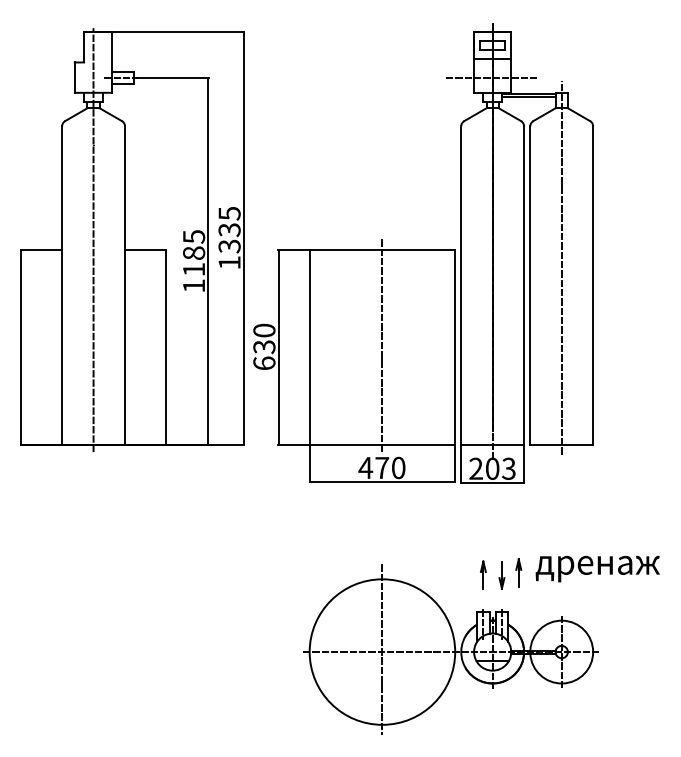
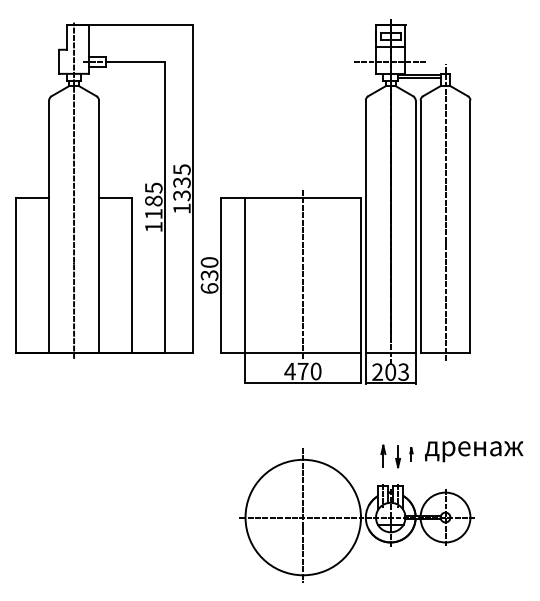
part: (518, 572) -> (411, 454), size x0.6

